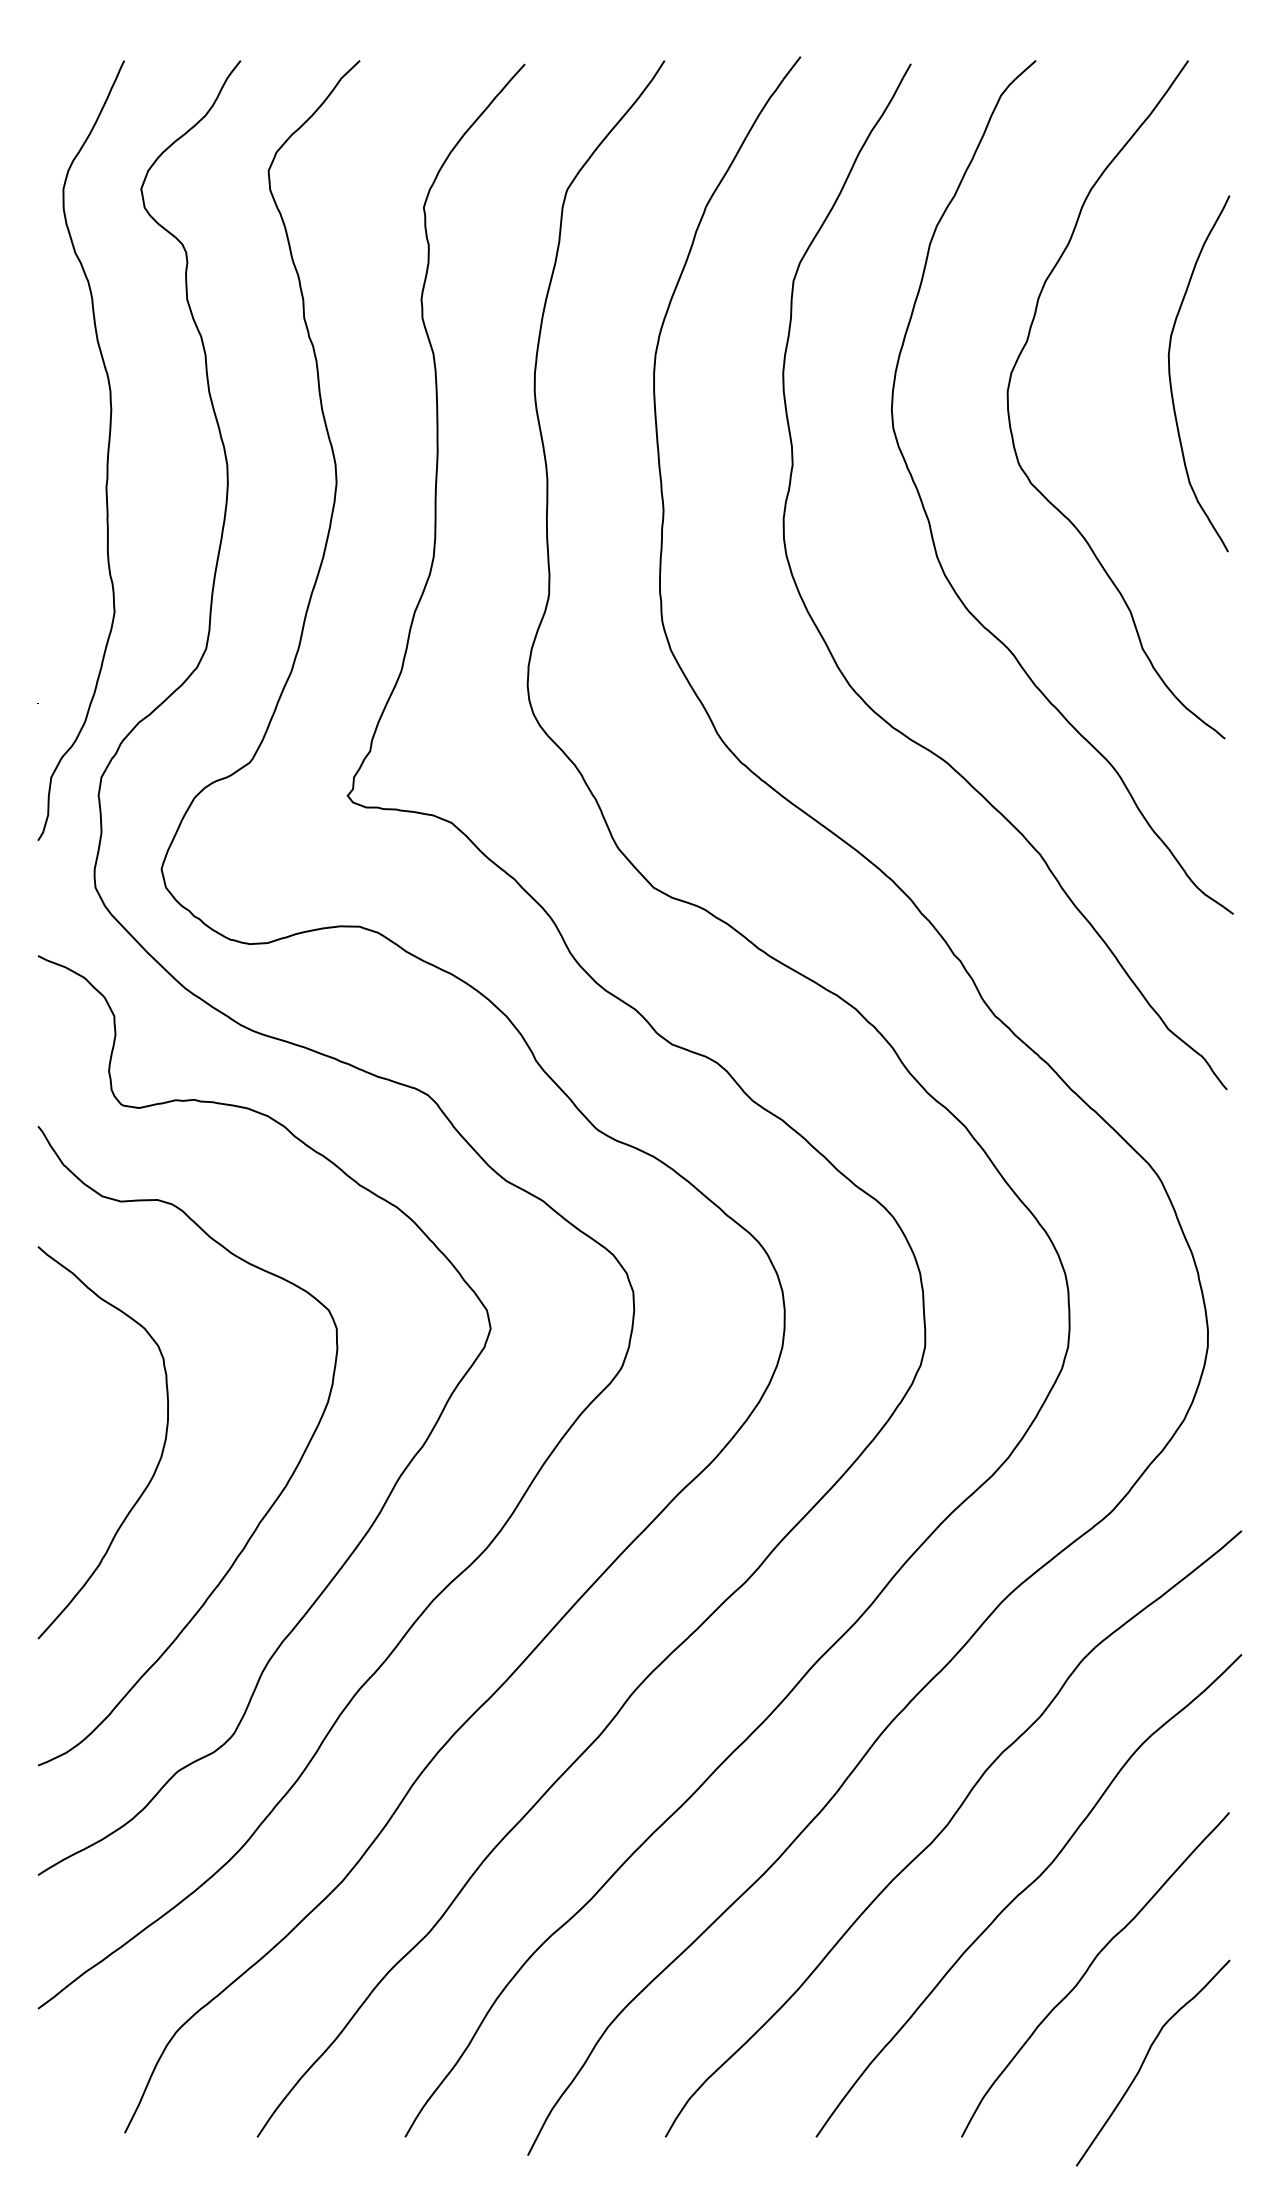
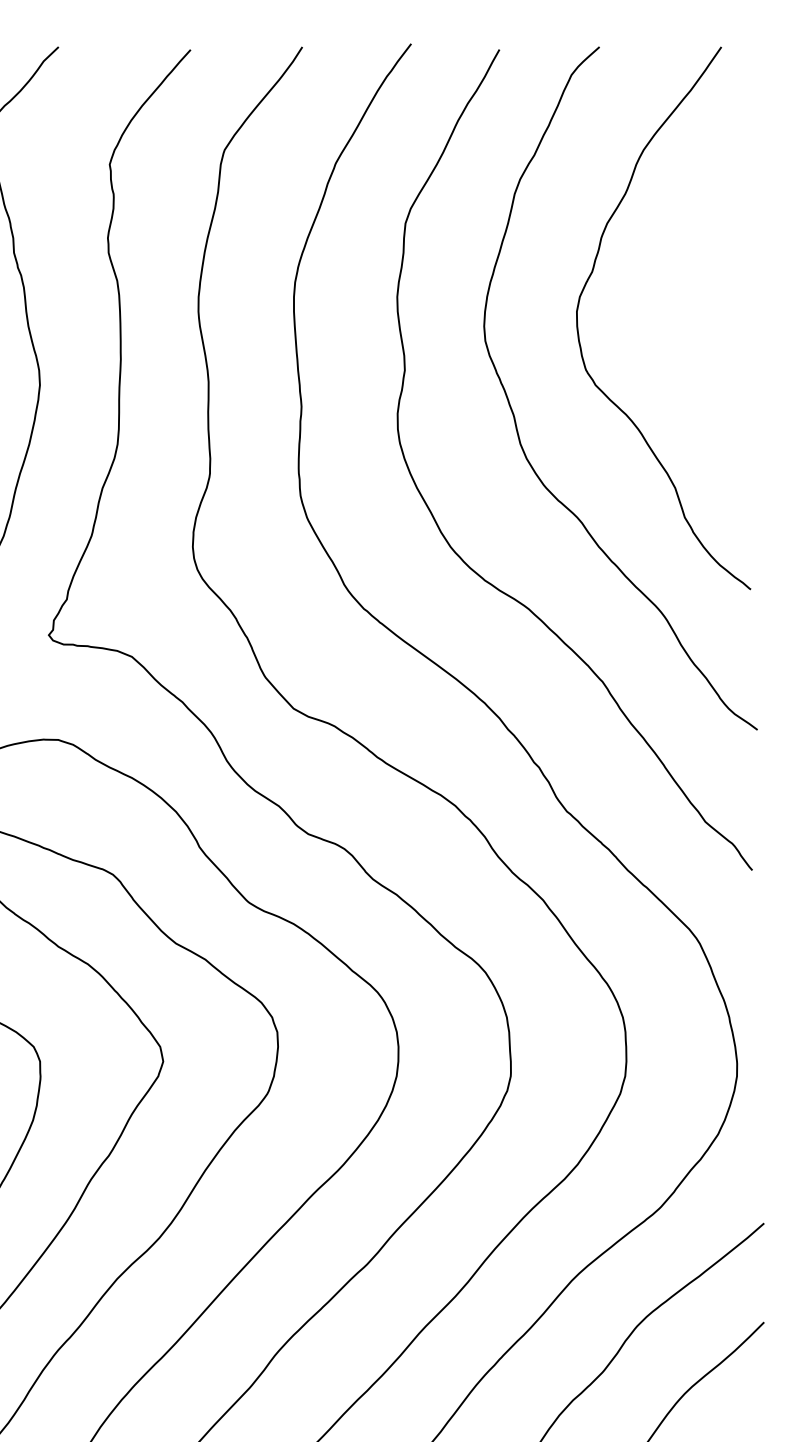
curve: (1171, 380) -> (707, 302), removed

